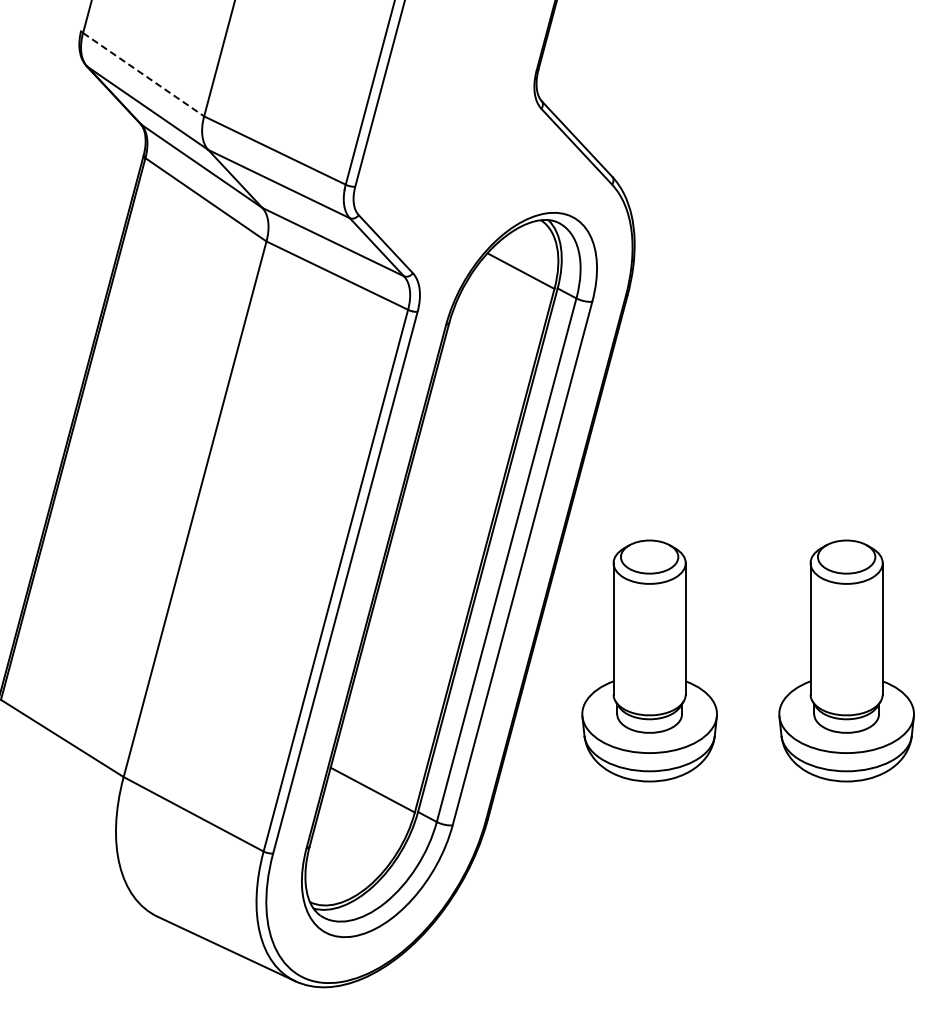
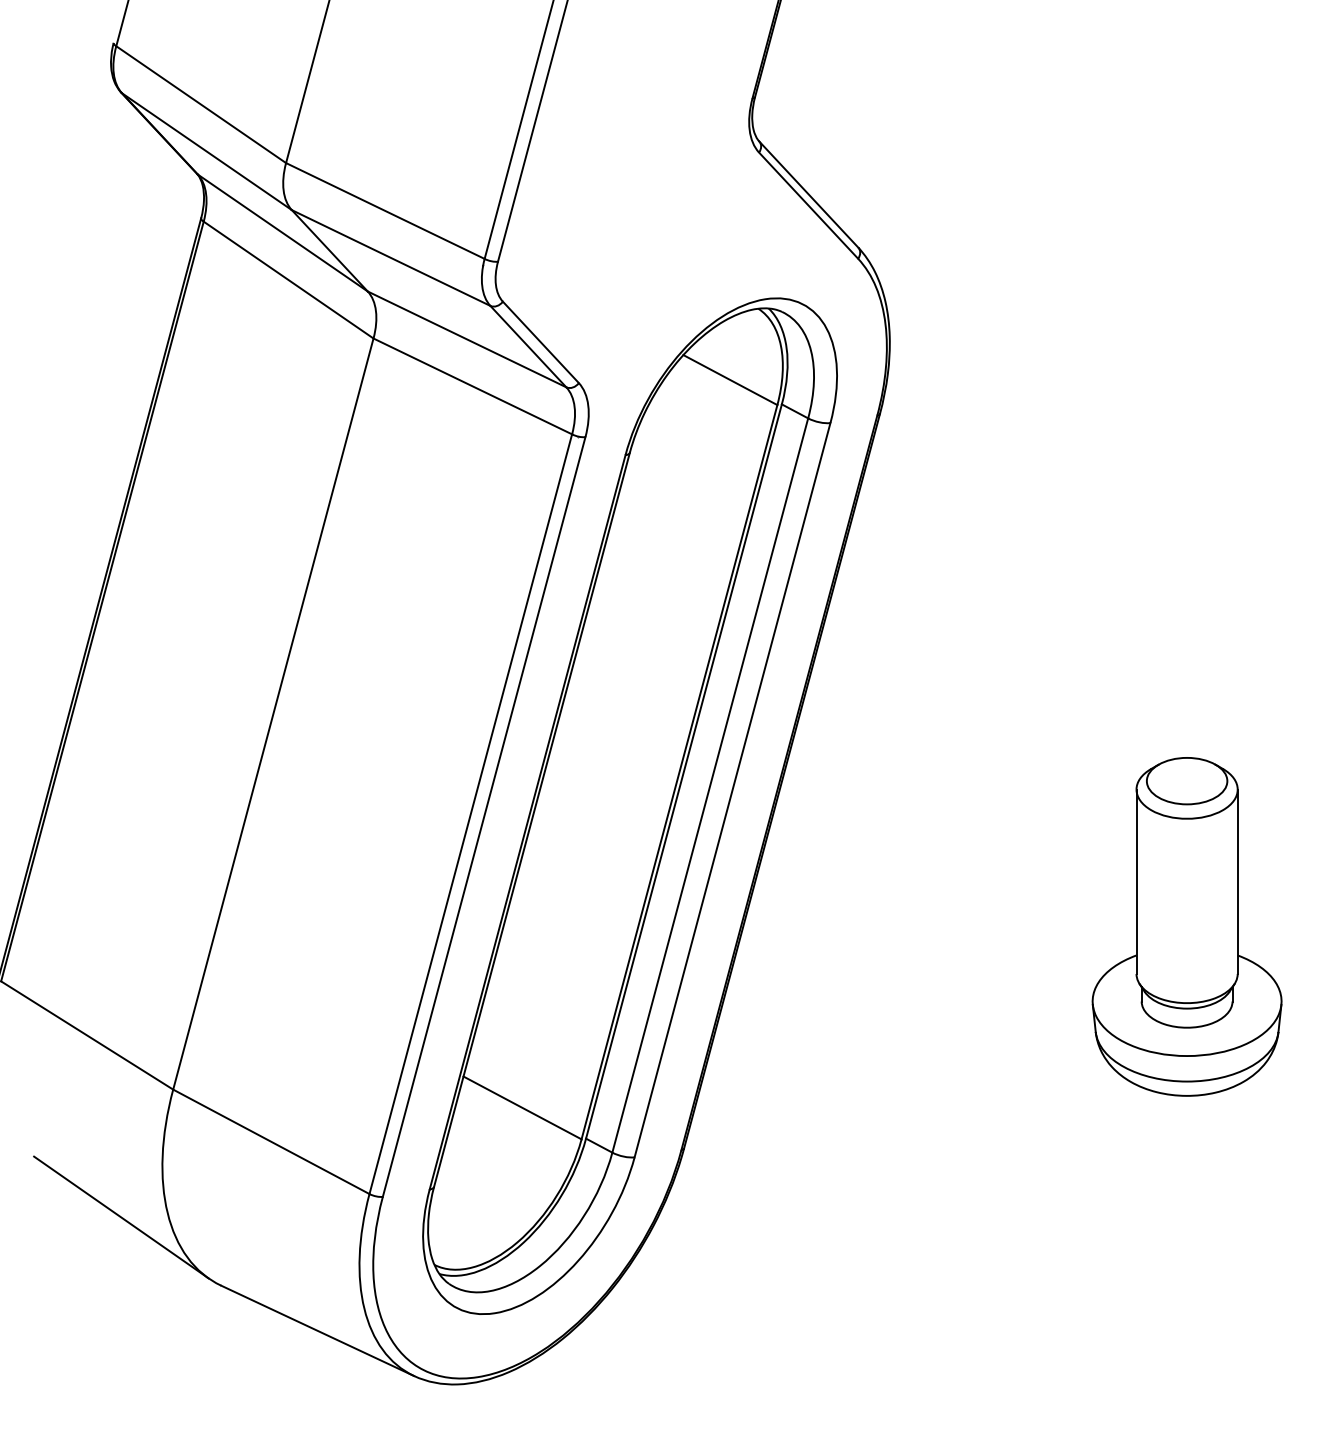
line: (144, 75) -> (202, 105), dashed -> solid
part: (649, 660) -> (910, 926), removed
line: (86, 867) -> (121, 1216), added

